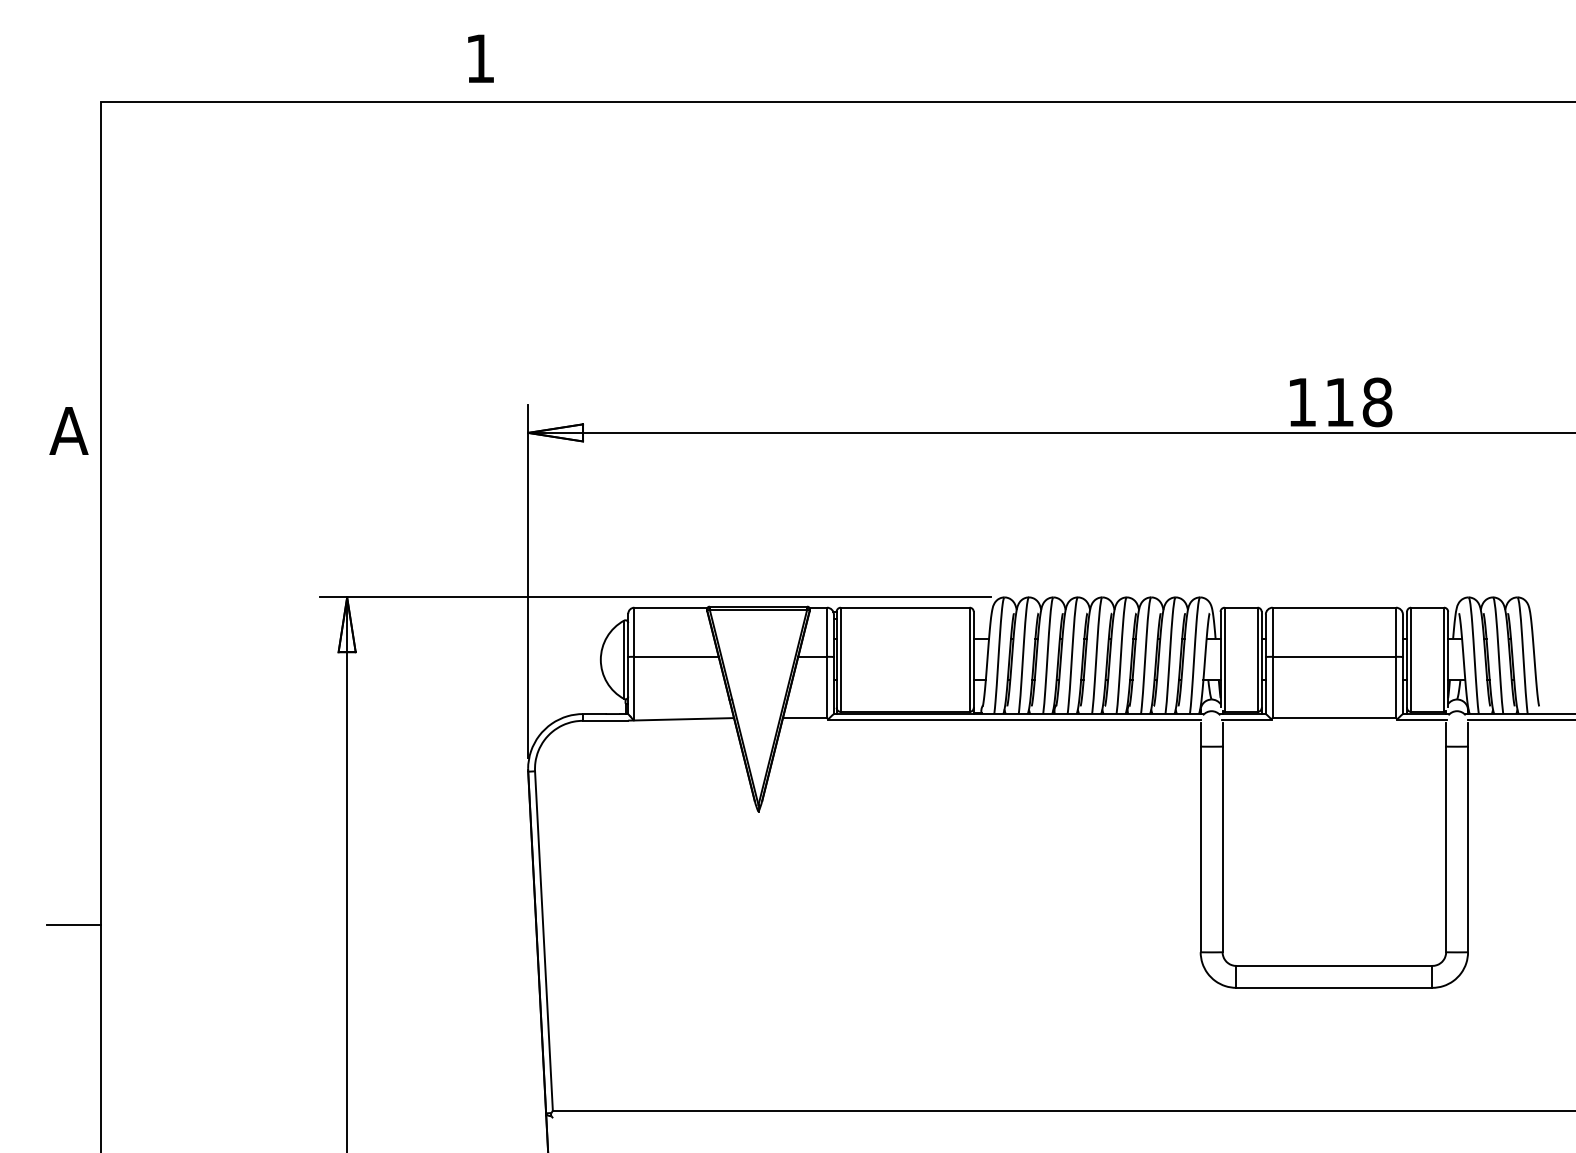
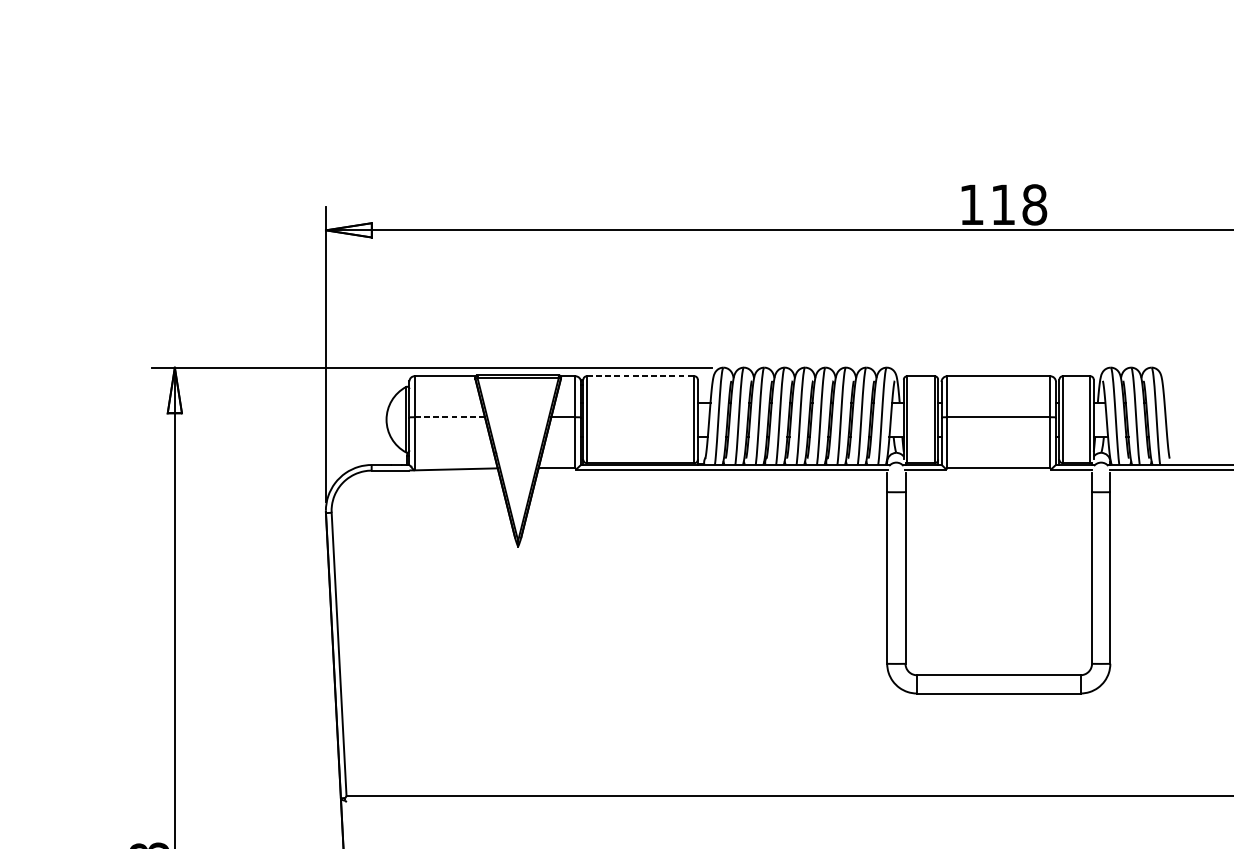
line: (905, 607) -> (640, 376), solid -> dashed
line: (676, 656) -> (449, 416), solid -> dashed

